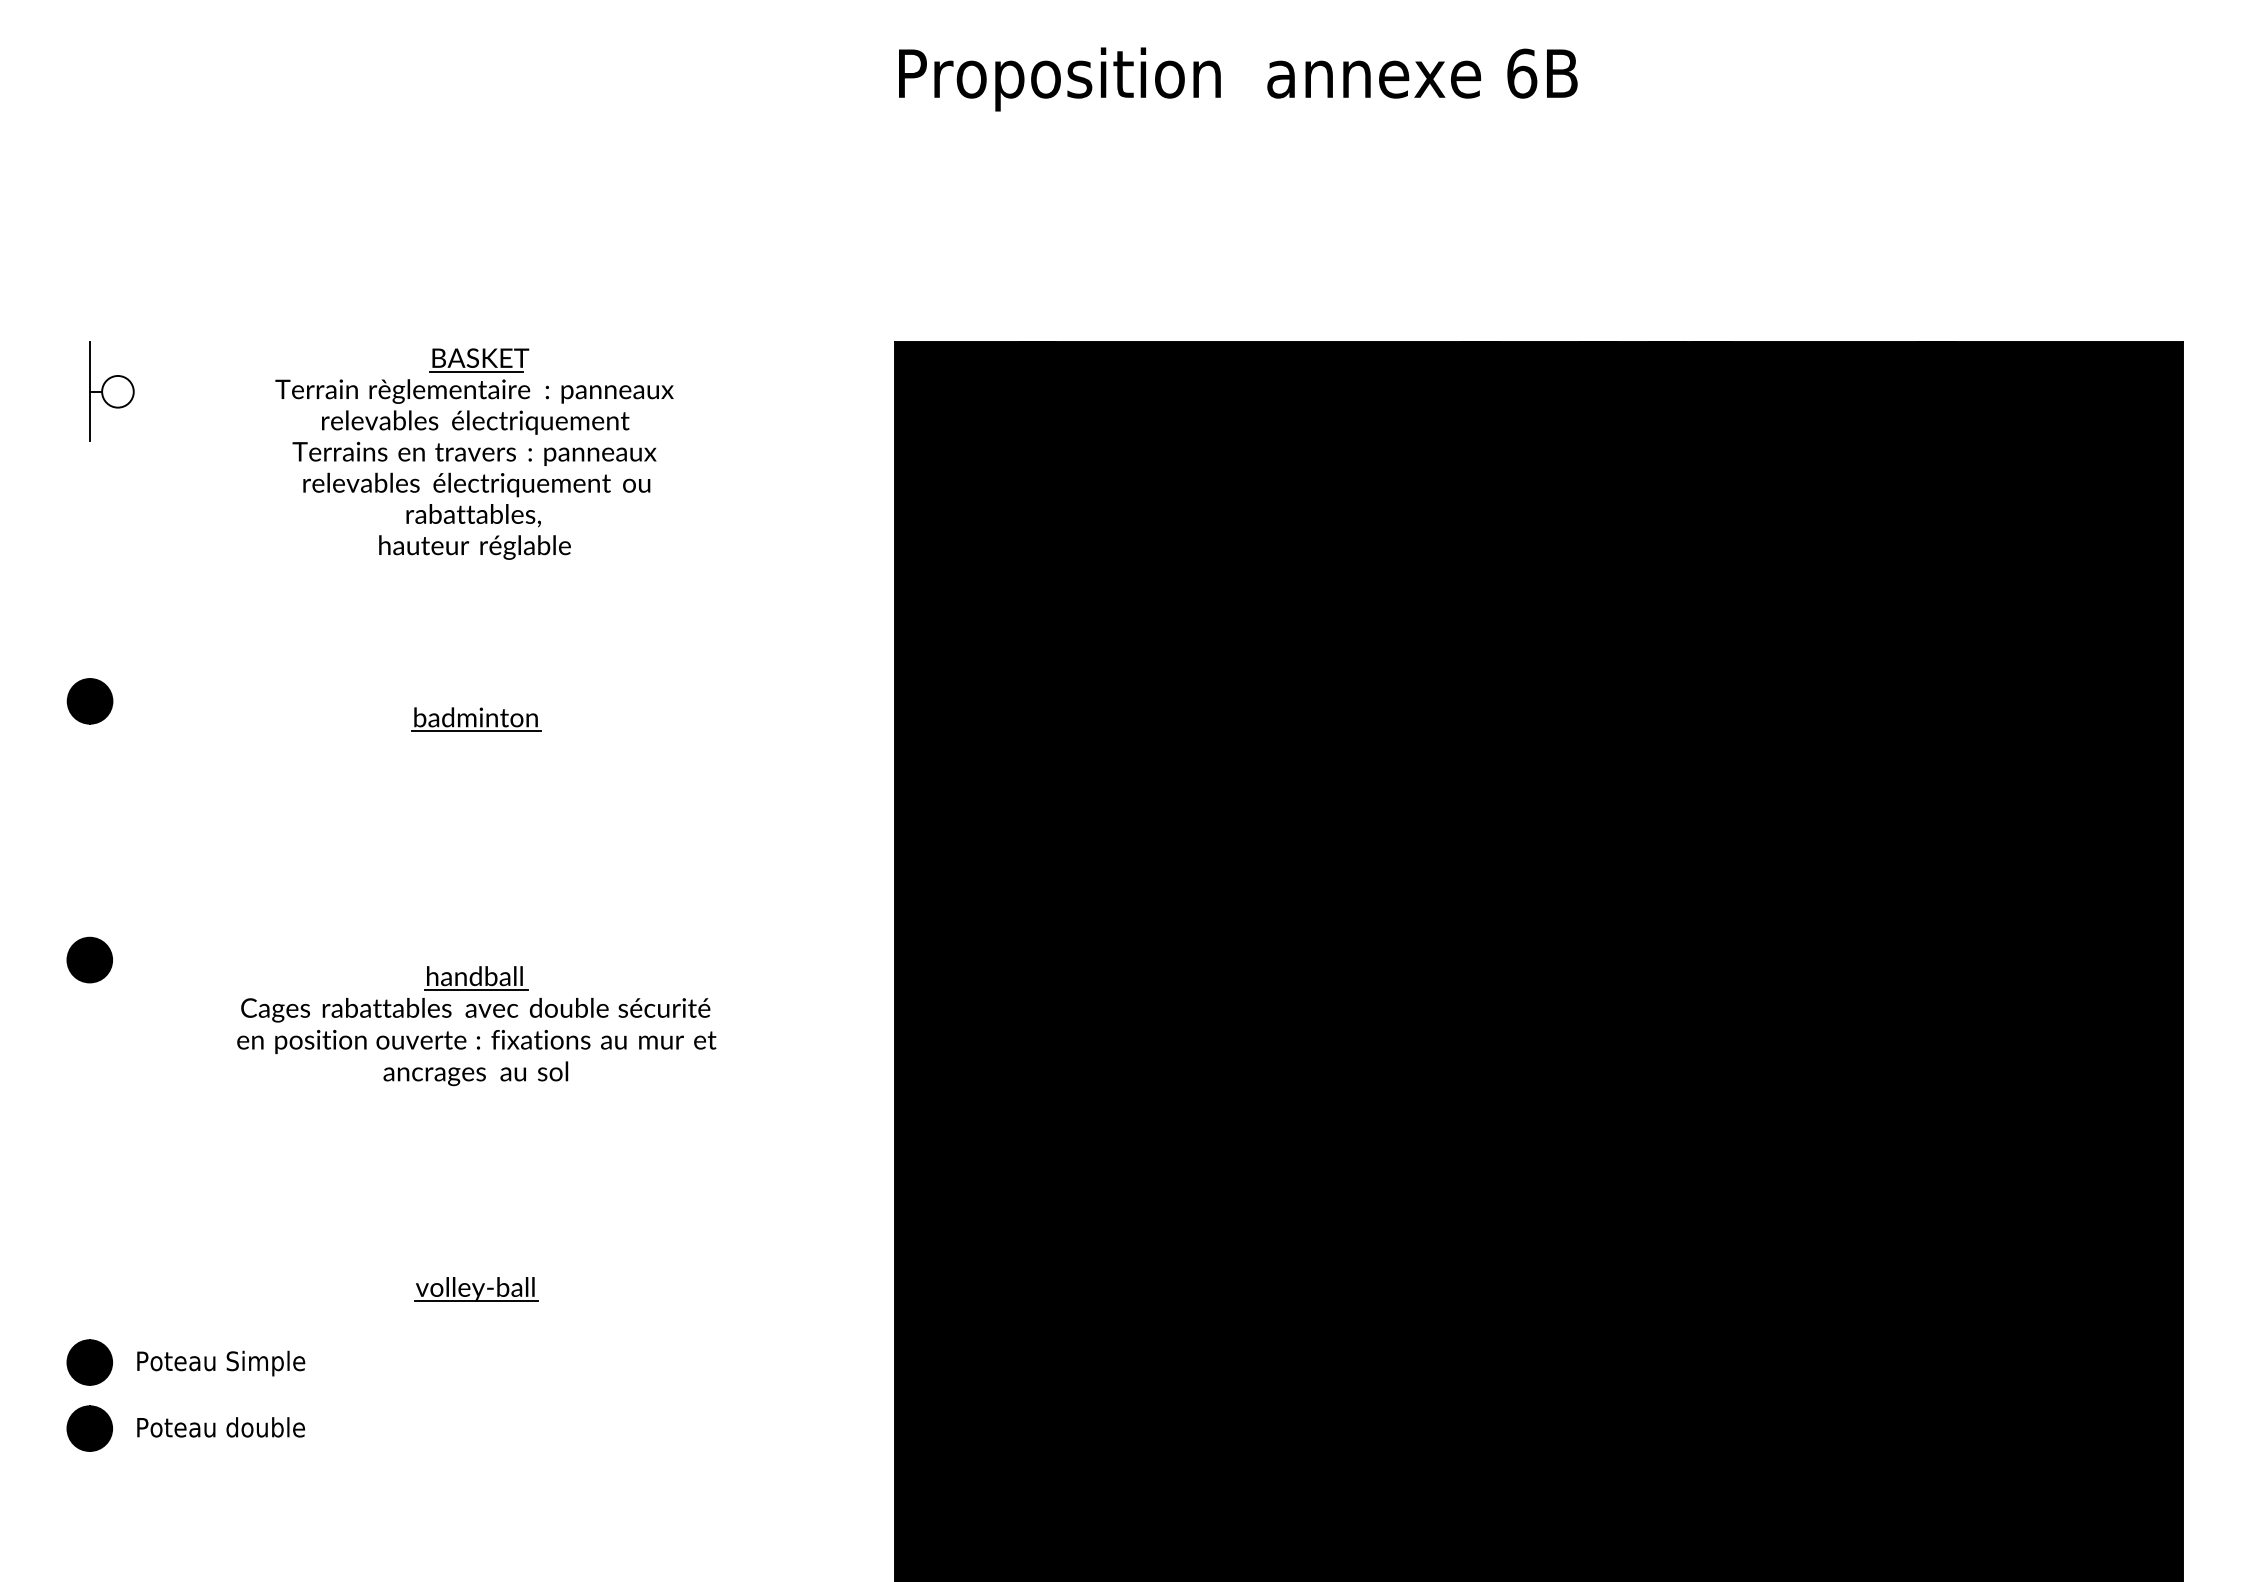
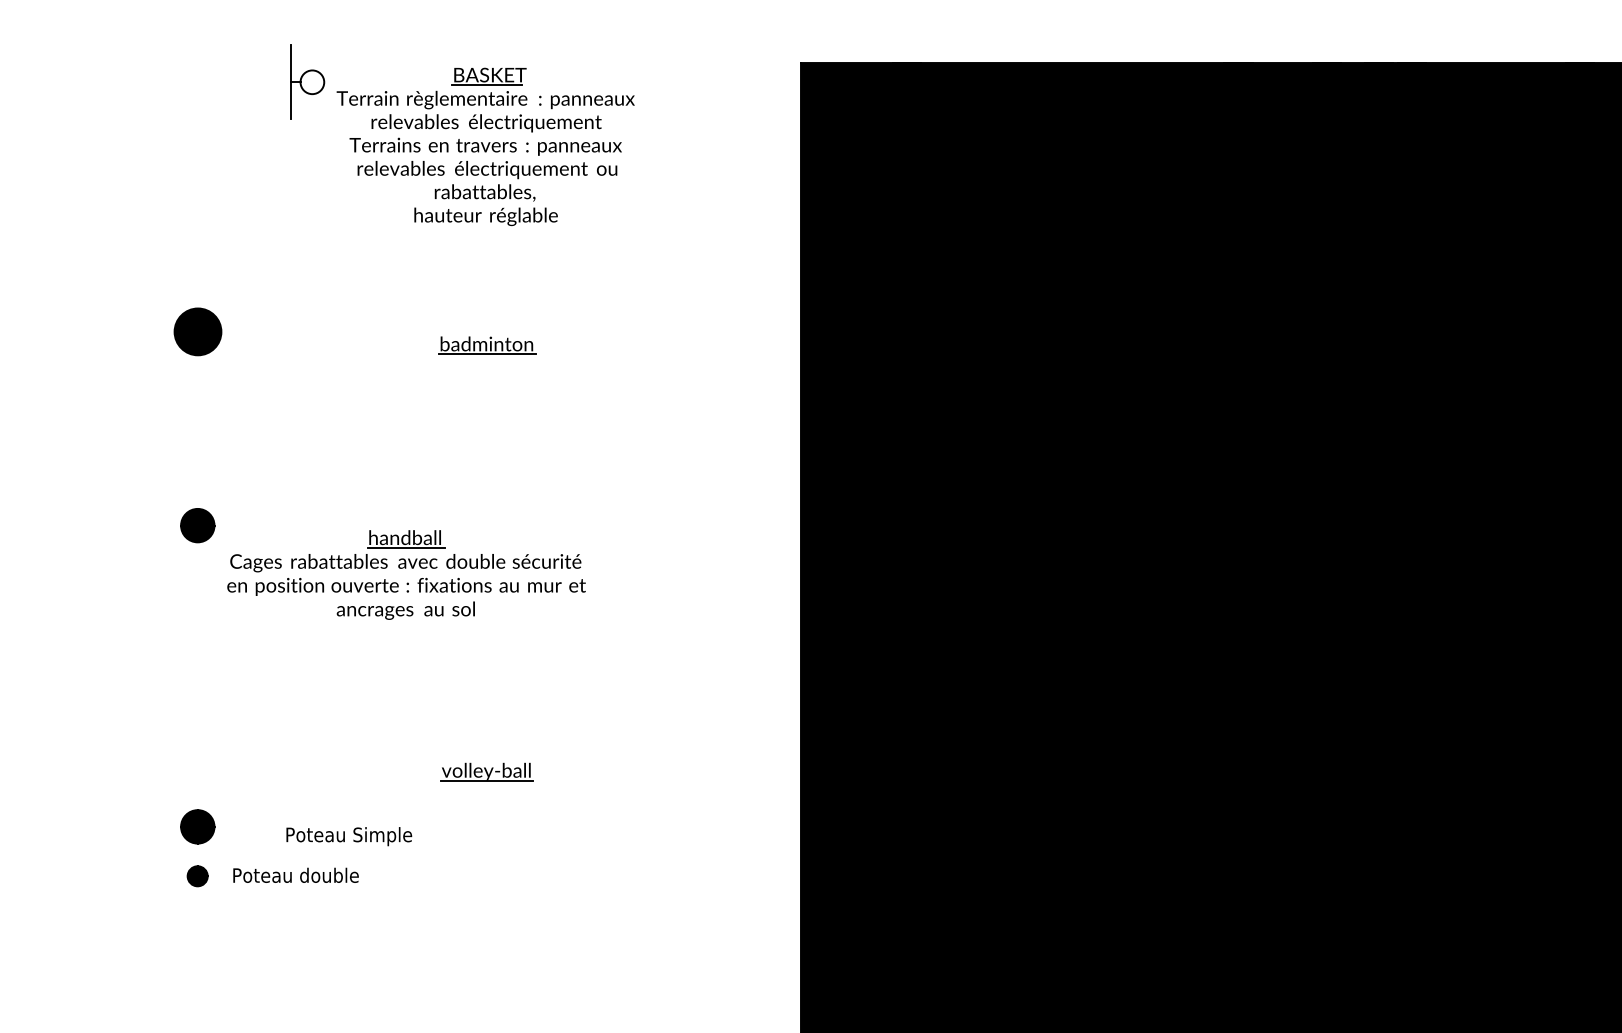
part: (111, 391) -> (307, 82), moved
part: (89, 701) -> (197, 332), size x1.4
part: (476, 1017) -> (406, 568), moved
text: (221, 1363) -> (349, 836), moved
part: (89, 1428) -> (197, 876), size x0.6

